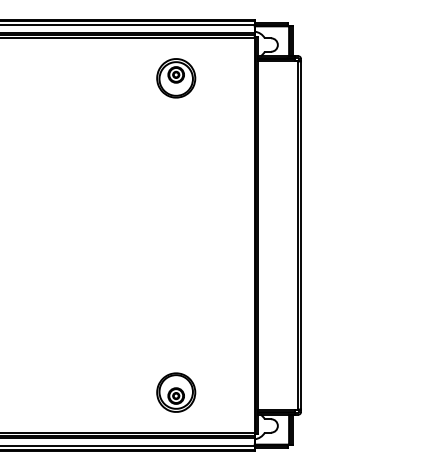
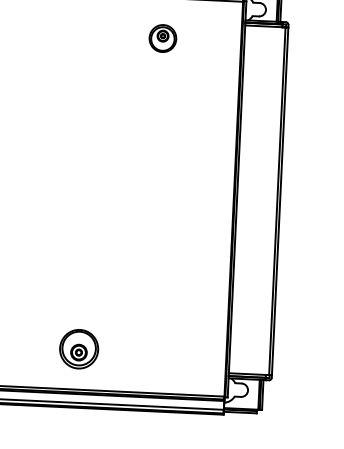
part: (176, 78) -> (163, 38), size x0.7
part: (176, 392) -> (79, 349), moved

